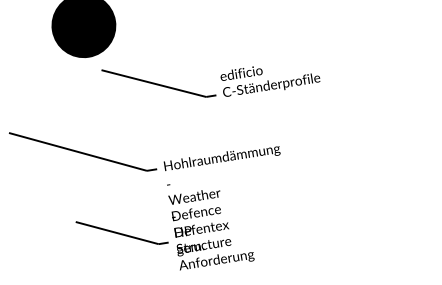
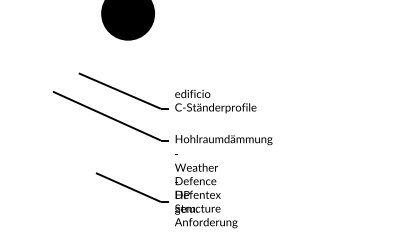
part: (220, 75) -> (175, 93), moved

